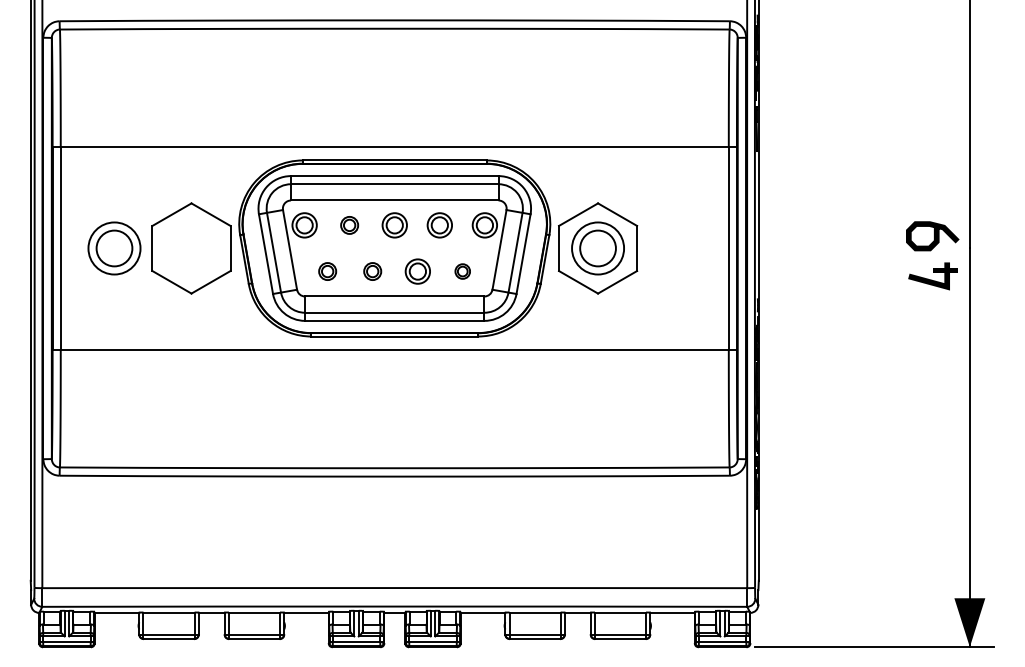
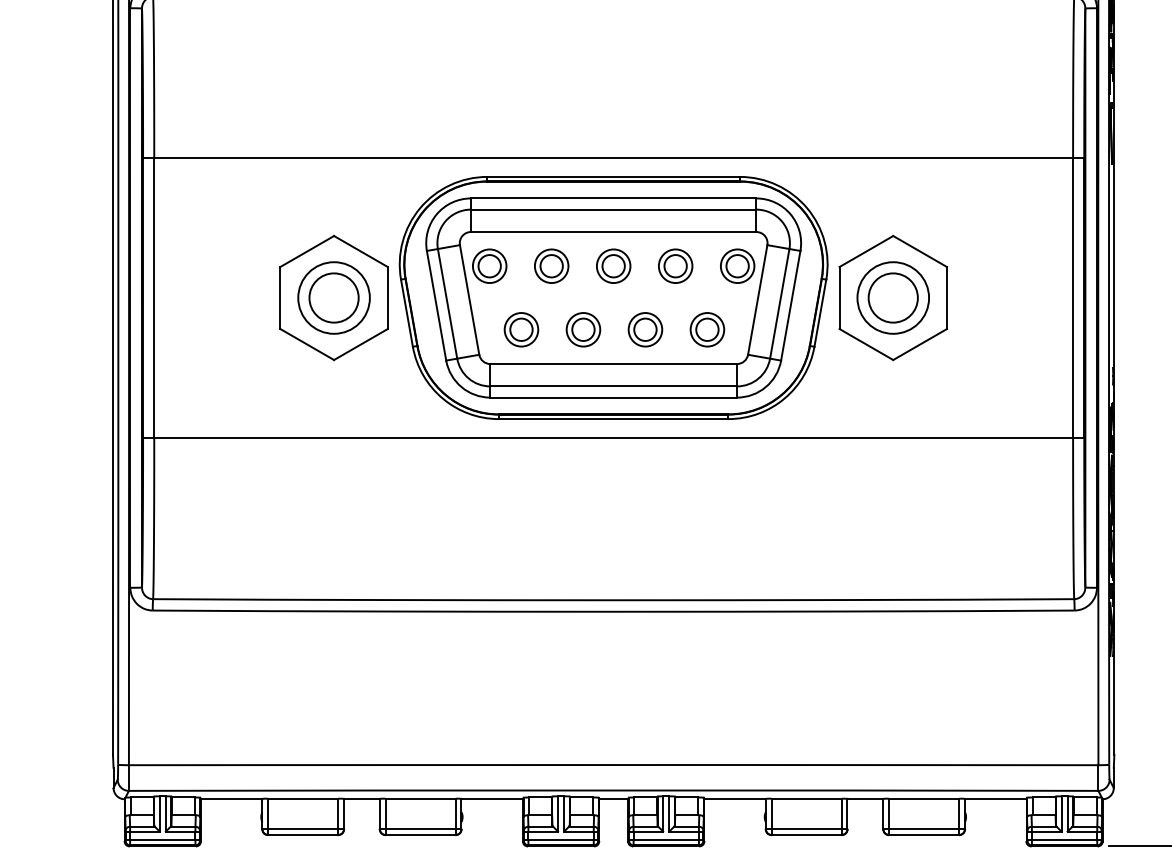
part: (349, 225) -> (551, 266), size x1.43
part: (114, 248) -> (334, 298), moved
part: (327, 271) -> (521, 329), size x1.43
part: (372, 271) -> (583, 329), size x1.43
part: (462, 271) -> (706, 329), size x1.67

